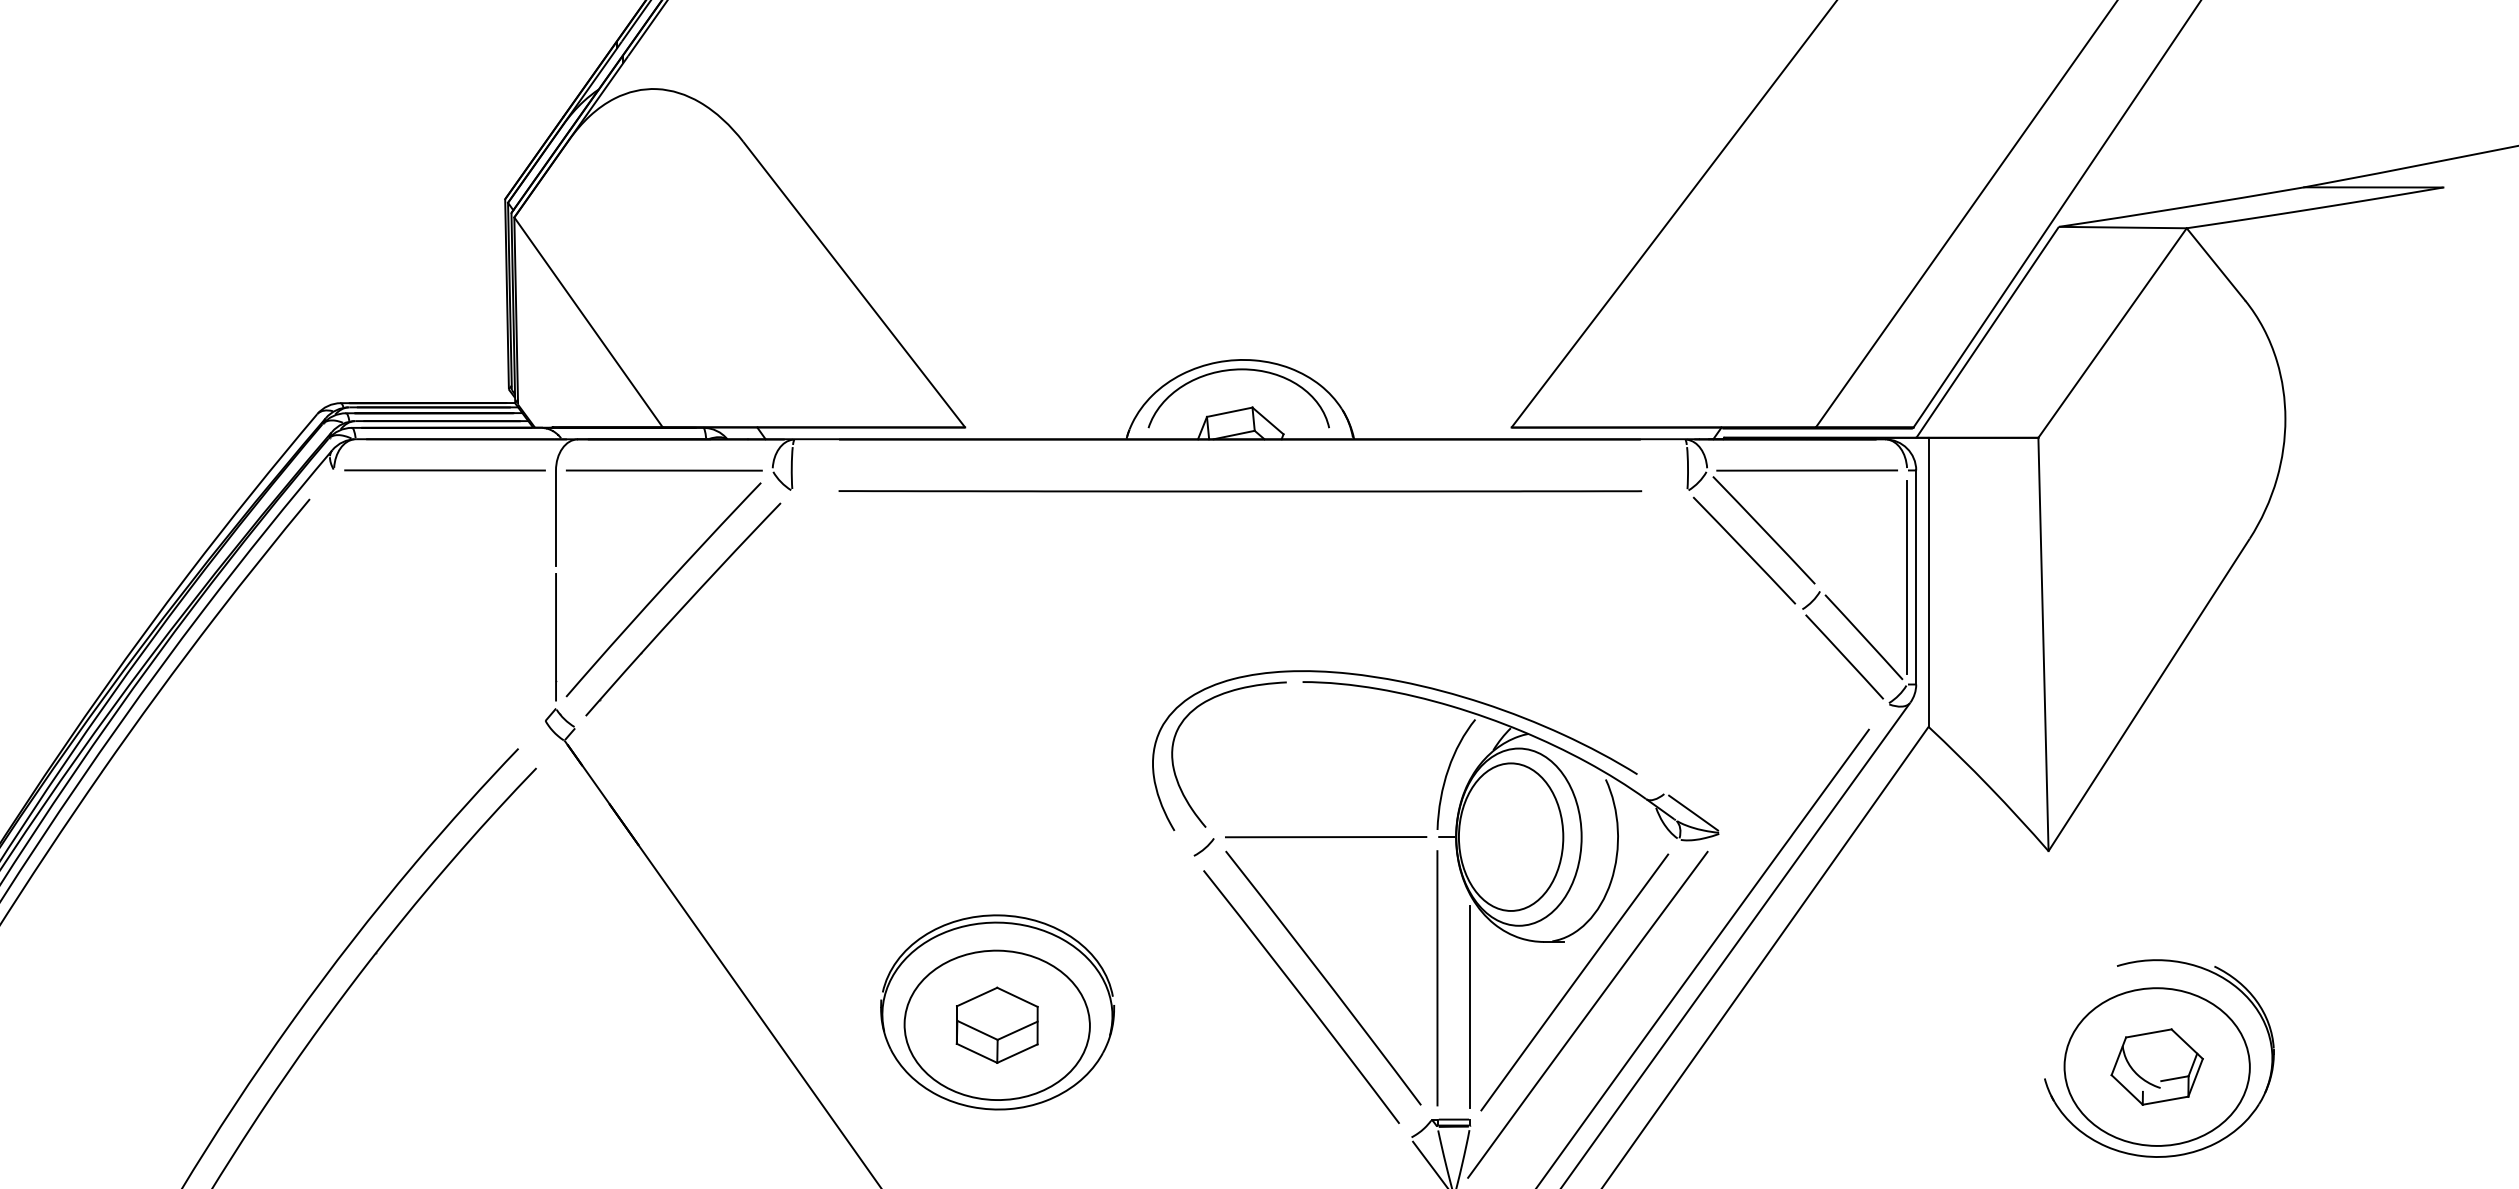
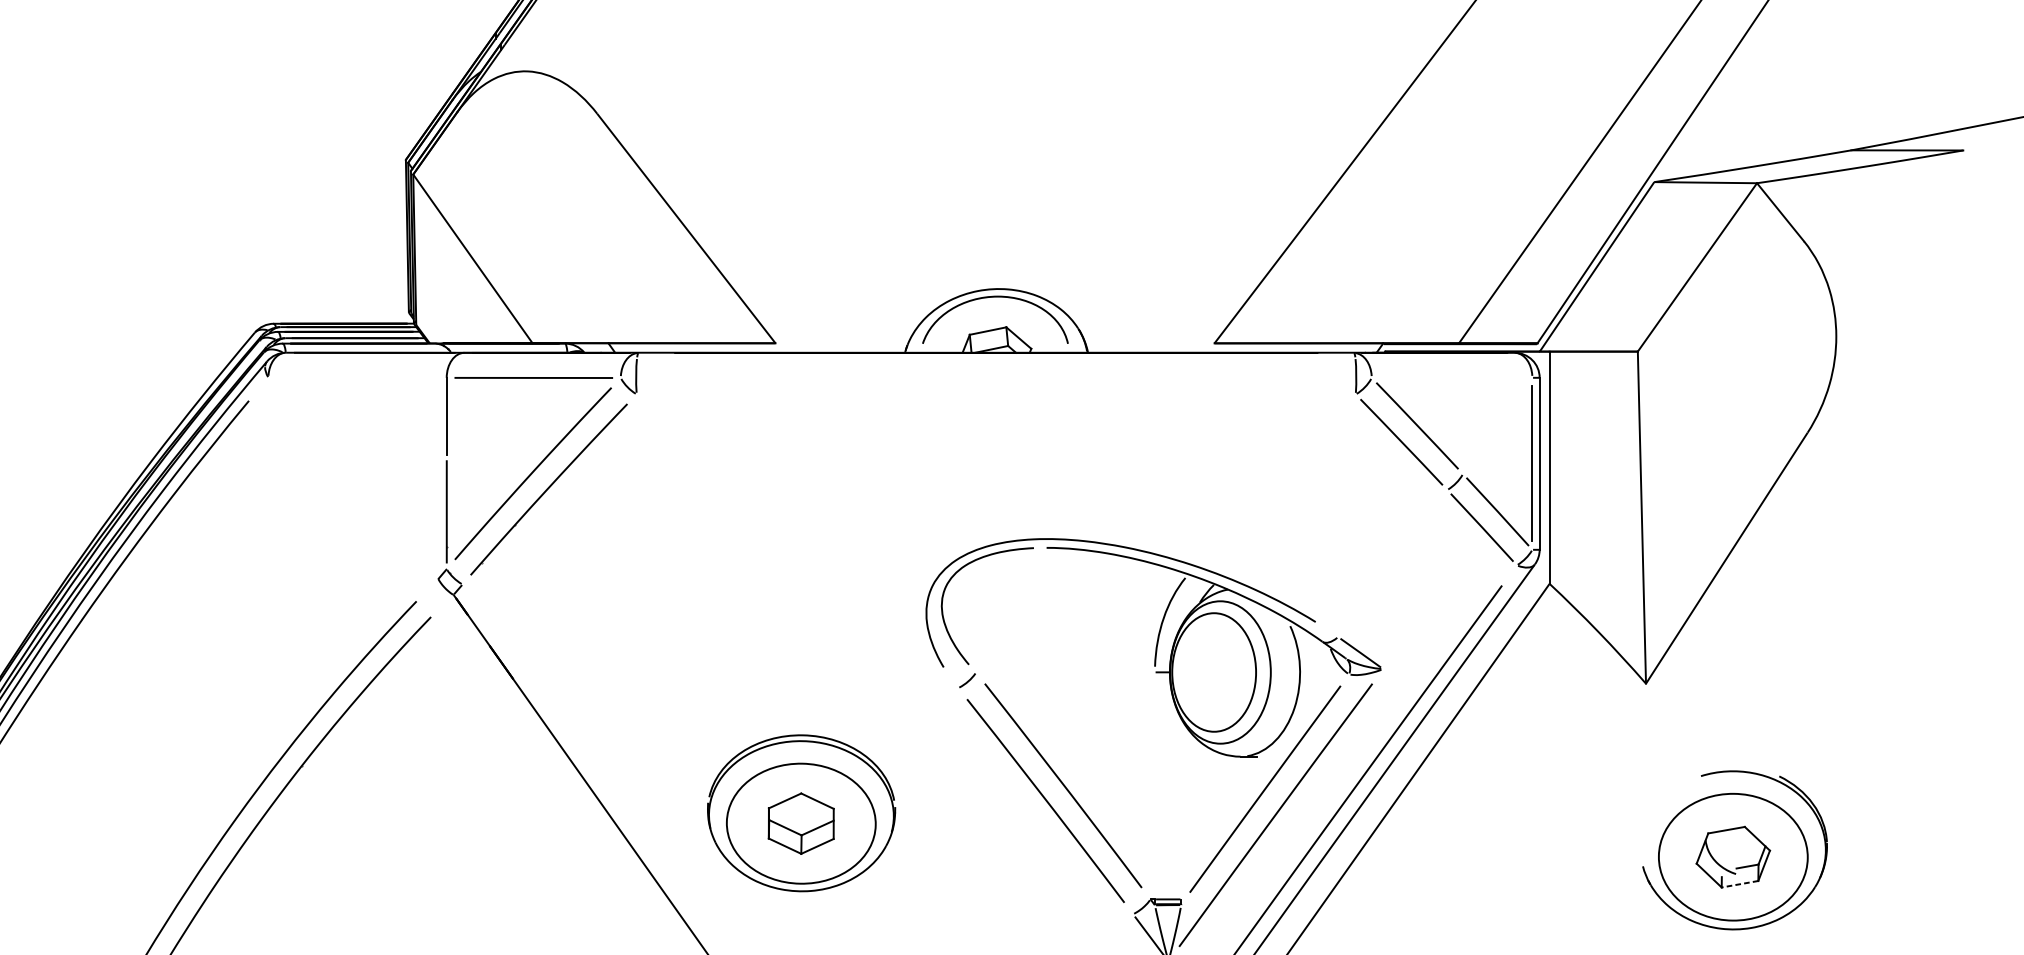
line: (444, 470) -> (357, 377), removed
line: (1807, 470) -> (1452, 377), removed
line: (1240, 491) -> (996, 394), removed
line: (1325, 837) -> (1065, 672), removed
line: (1437, 978) -> (1155, 786), removed
line: (1470, 1007) -> (1181, 809), removed
line: (2165, 1100) -> (1739, 884), solid -> dashed

